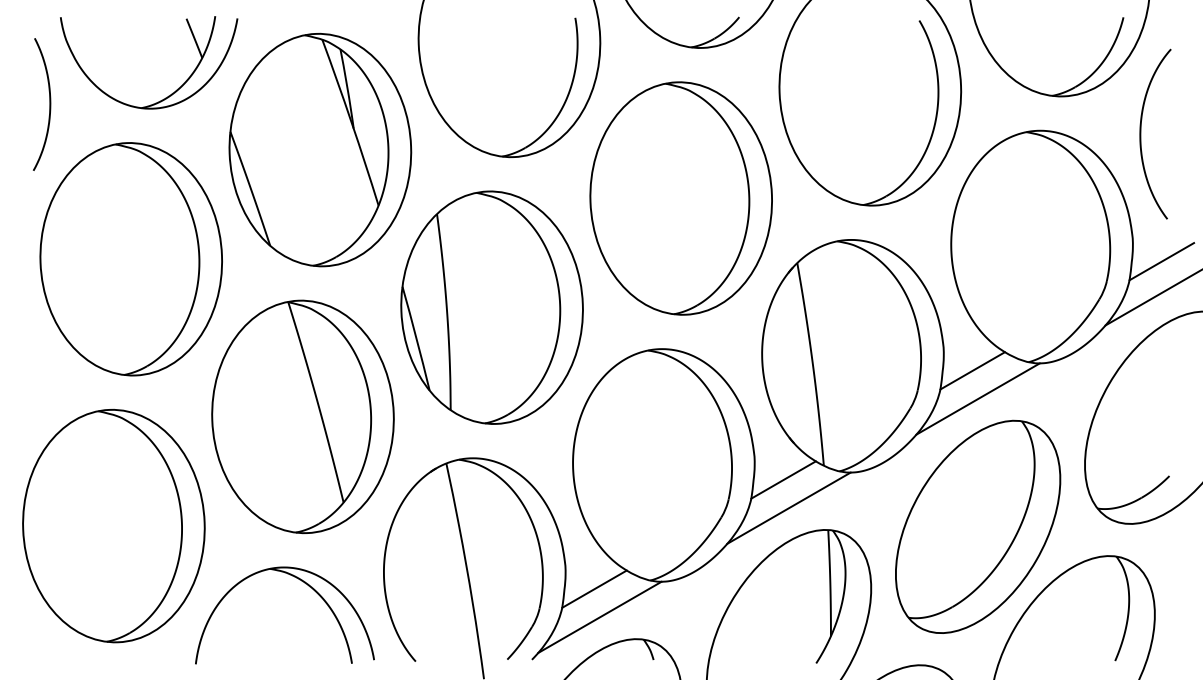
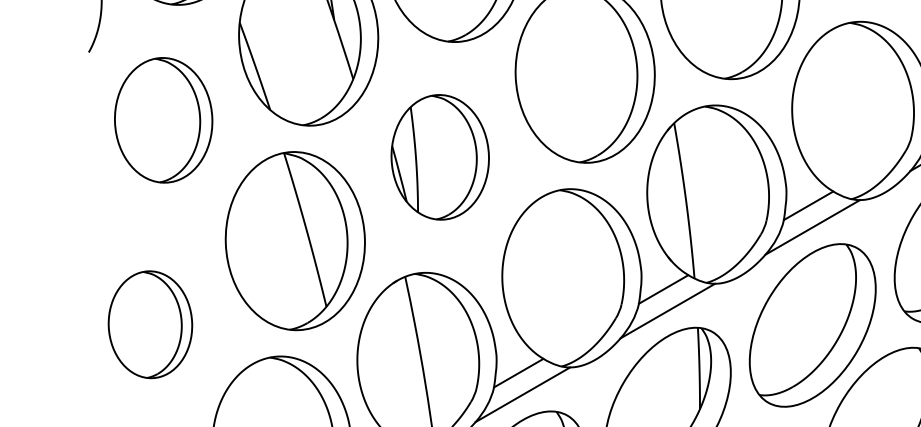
part: (130, 259) -> (163, 120), size x0.7
part: (491, 307) -> (439, 157), size x0.7
part: (113, 525) -> (150, 324), size x0.6

